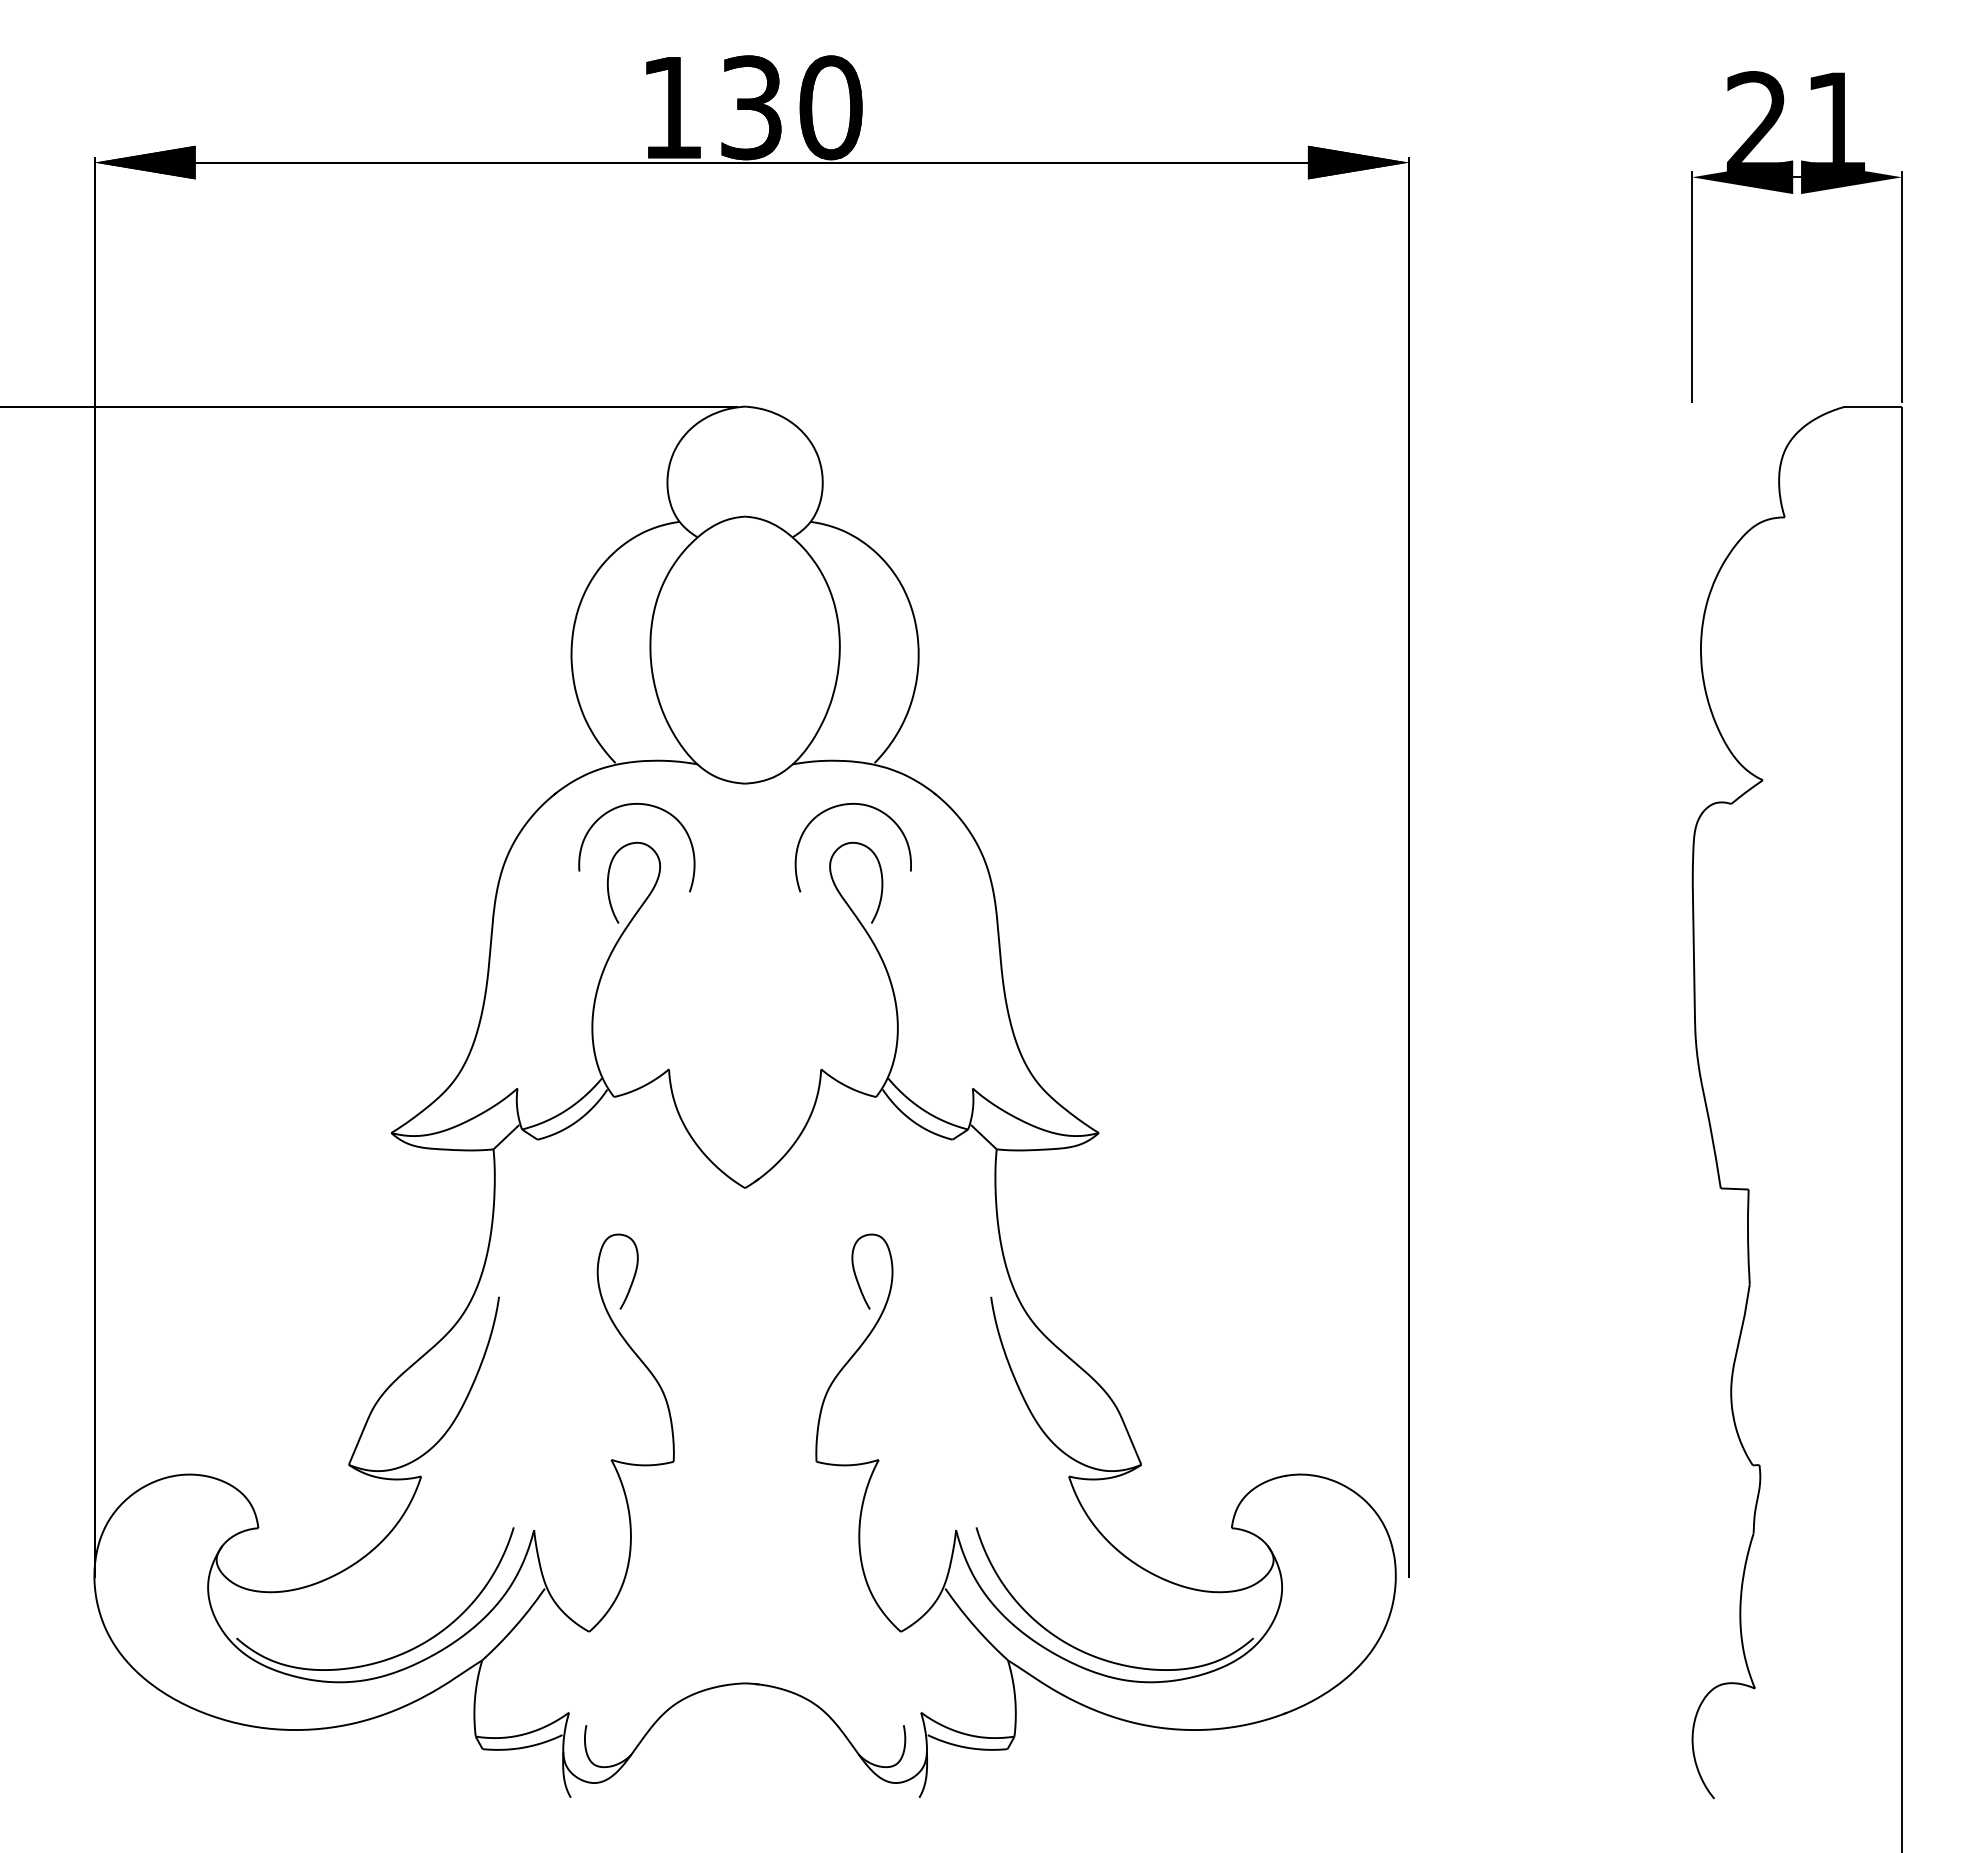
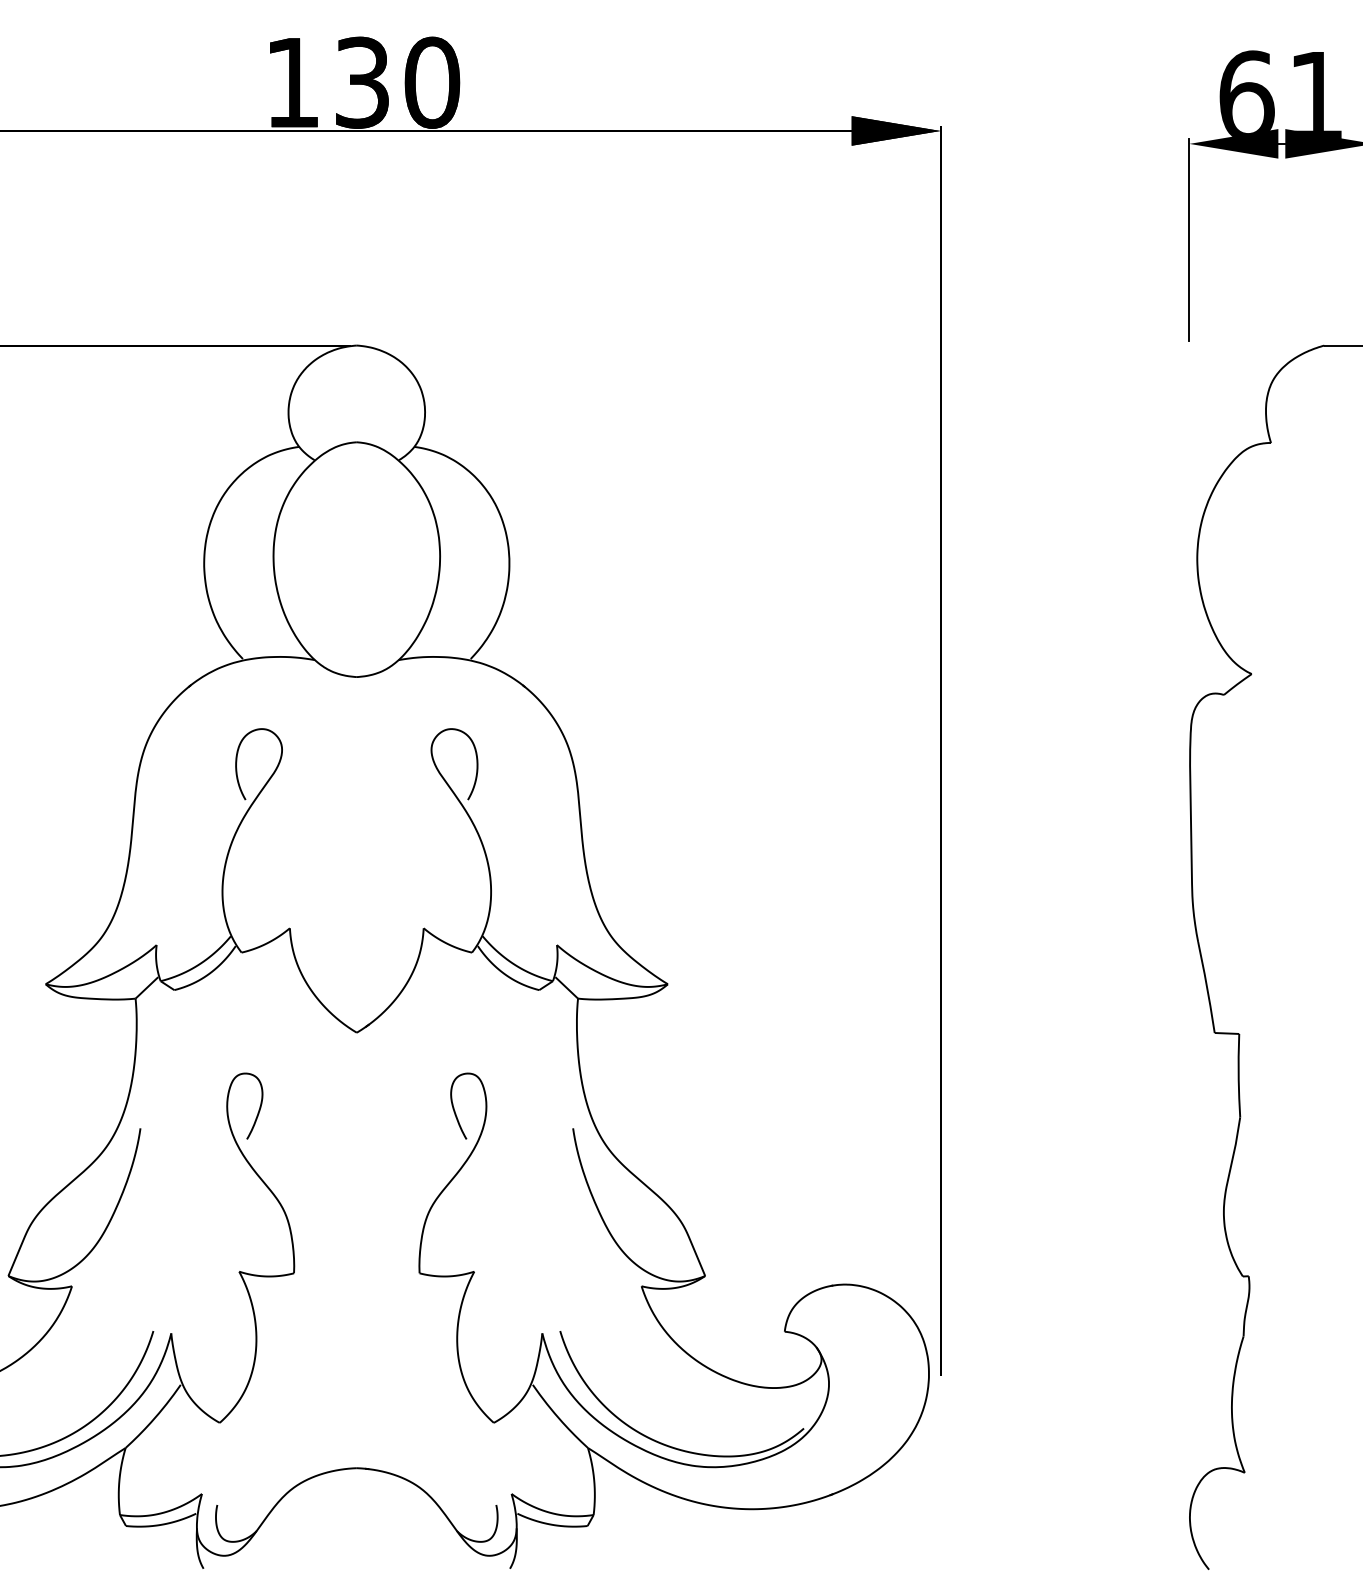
text: (1757, 121) -> (1247, 94), 21 -> 61
curve: (630, 805) -> (256, 696), removed
curve: (846, 805) -> (445, 696), removed

